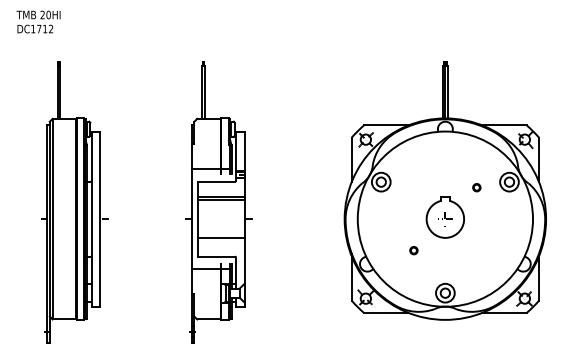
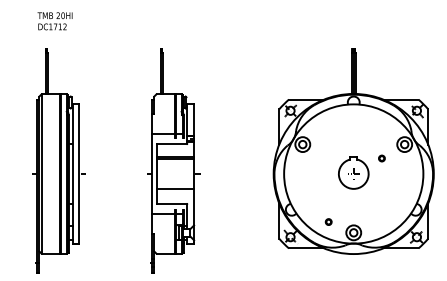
text: (38, 21) -> (55, 20), moved
part: (476, 187) -> (381, 158), moved
part: (413, 250) -> (328, 221), moved

